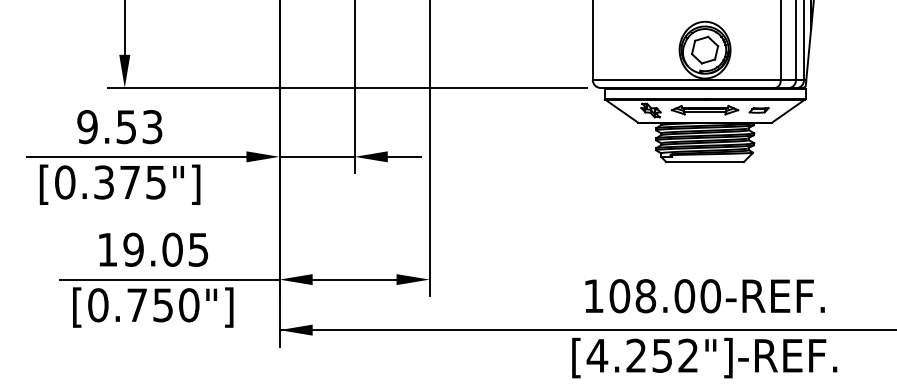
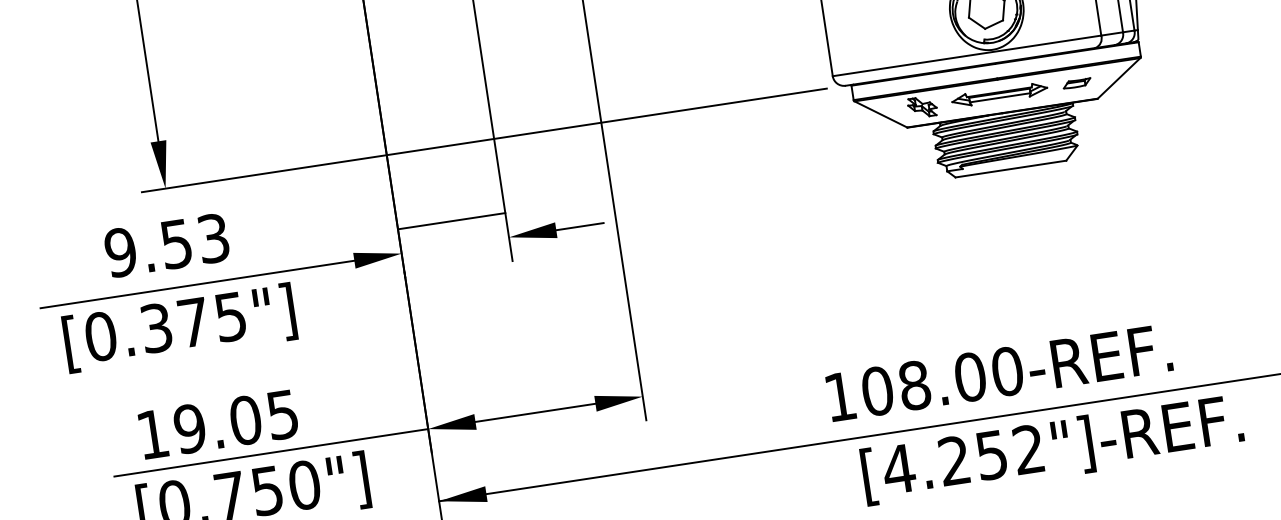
line: (316, 156) -> (450, 220), moved
text: (153, 249) -> (218, 424), moved
text: (704, 296) -> (998, 373), moved

